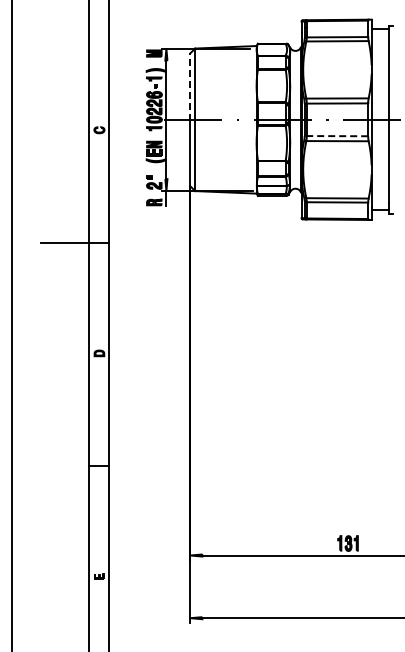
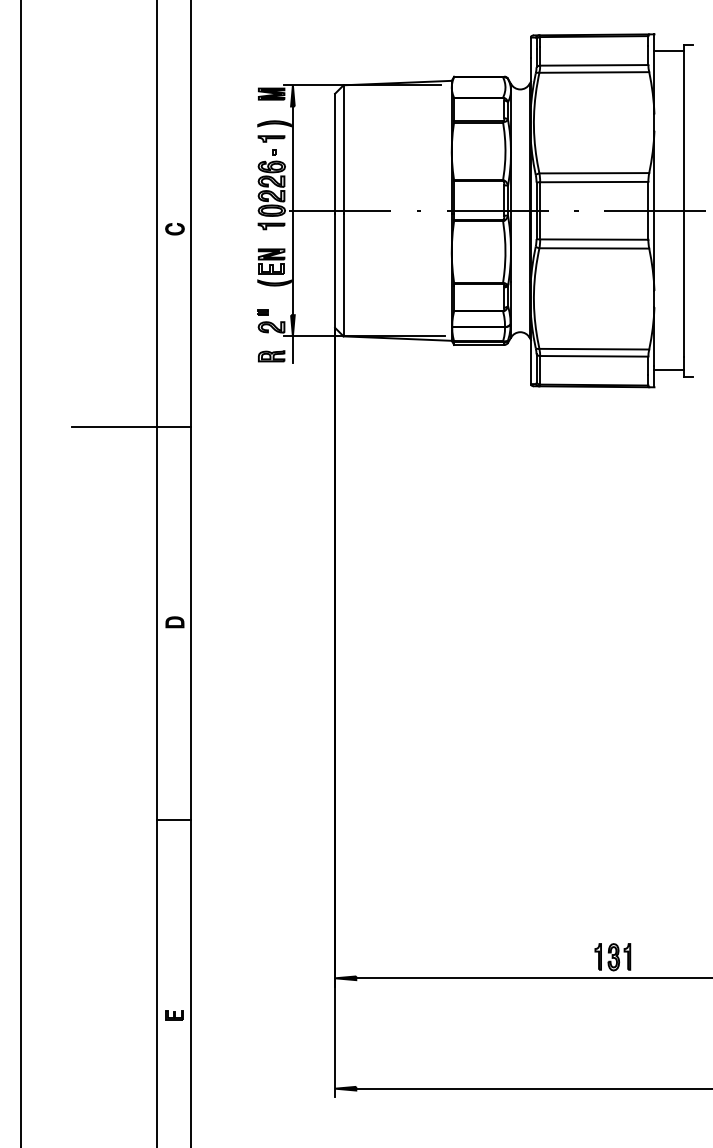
line: (190, 86) -> (335, 152), dashed -> solid
line: (337, 136) -> (594, 240), dashed -> solid

